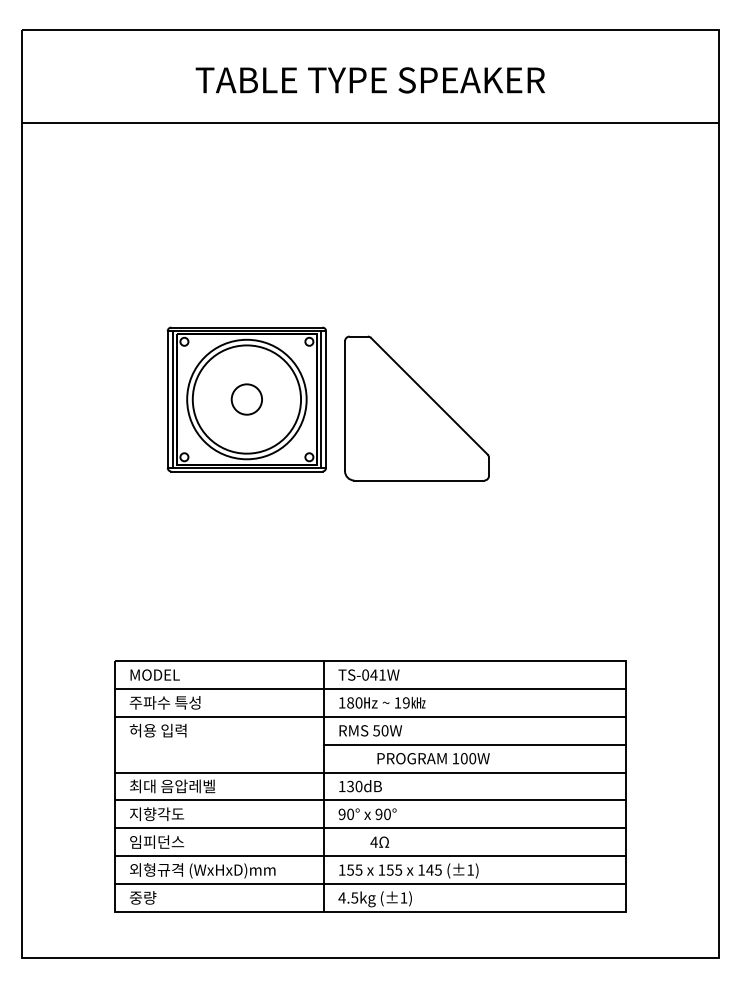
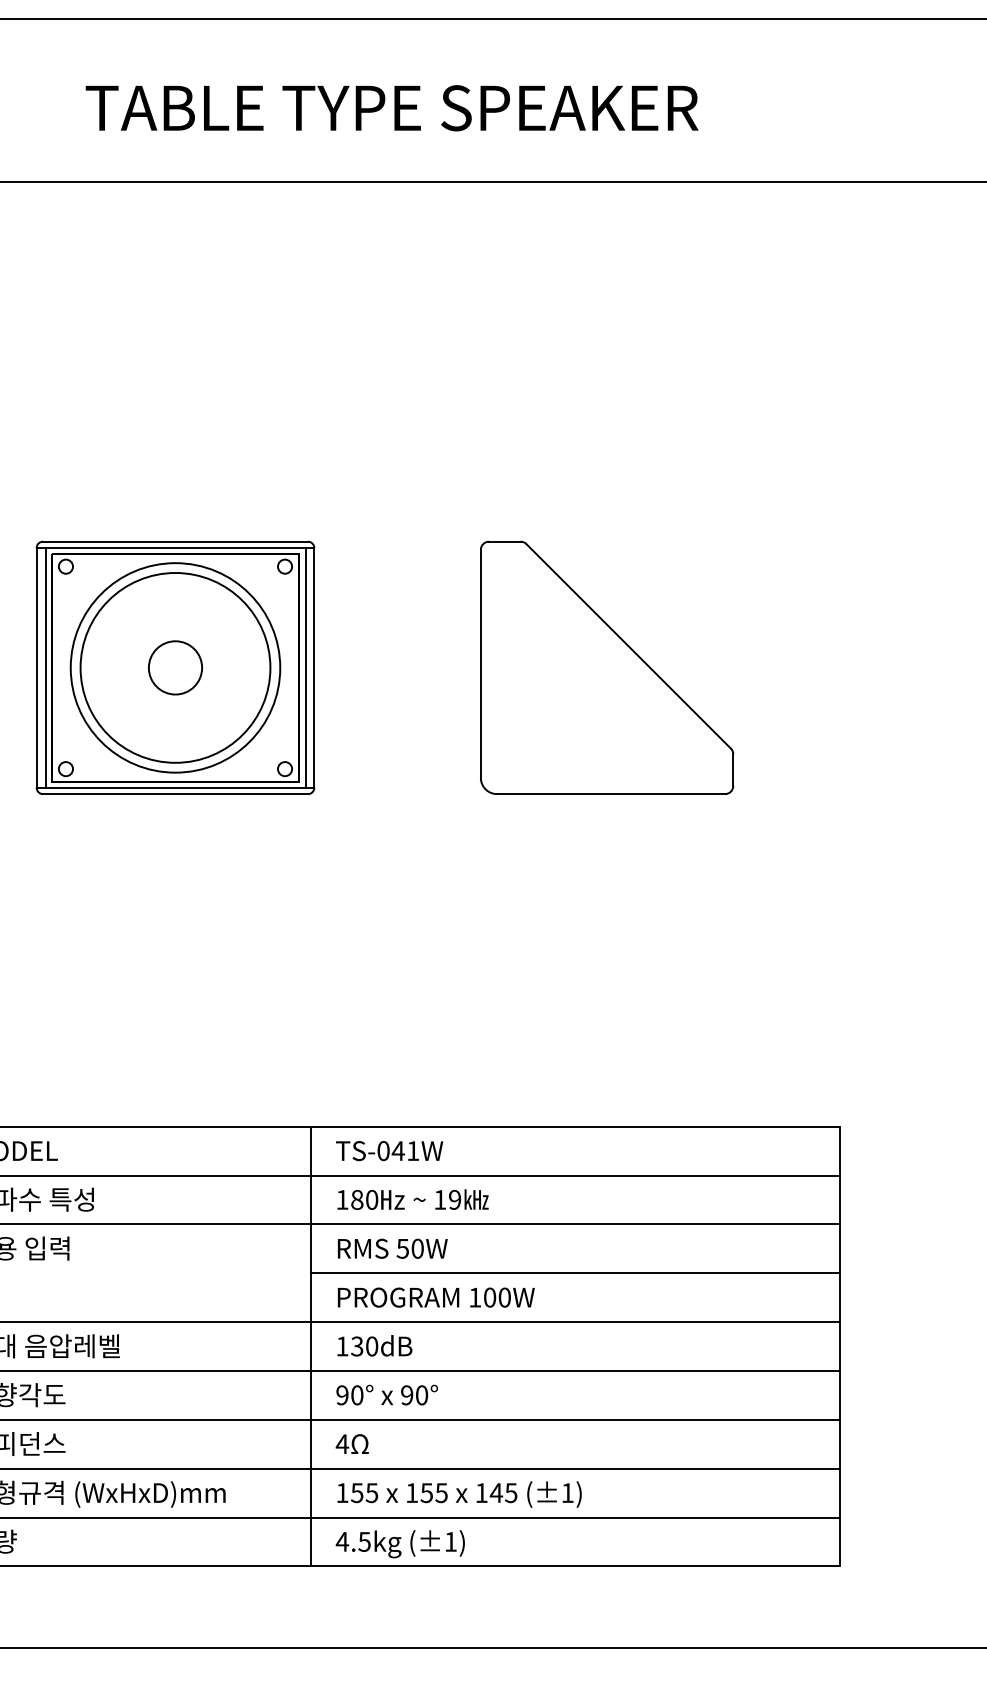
part: (416, 408) -> (606, 667), moved
text: (433, 758) -> (436, 1297), moved
text: (379, 841) -> (351, 1442), moved

